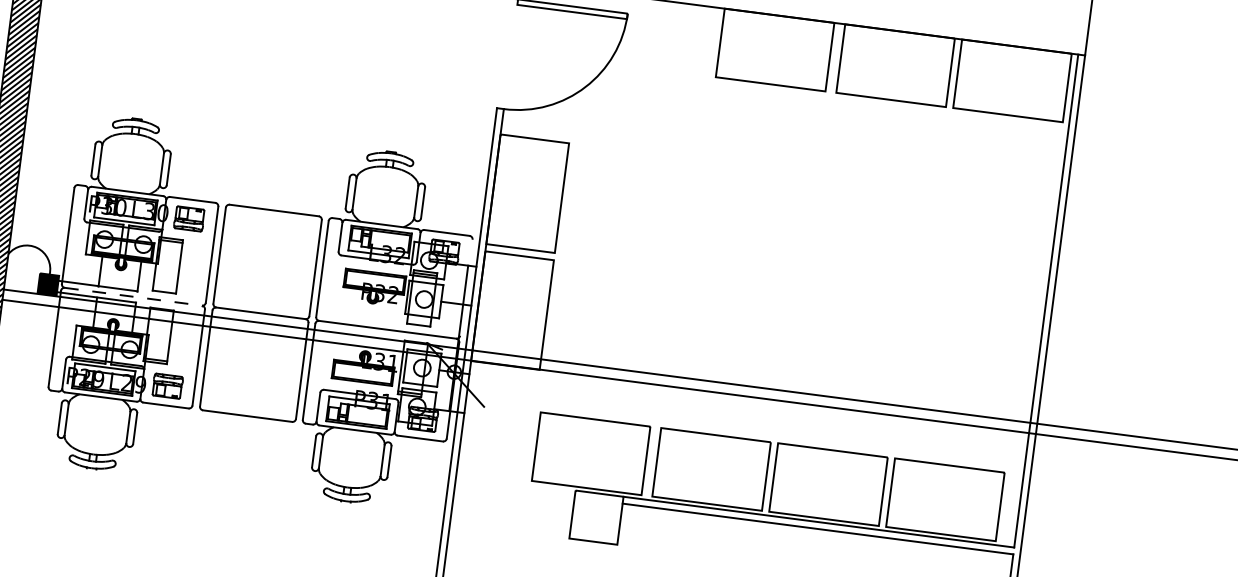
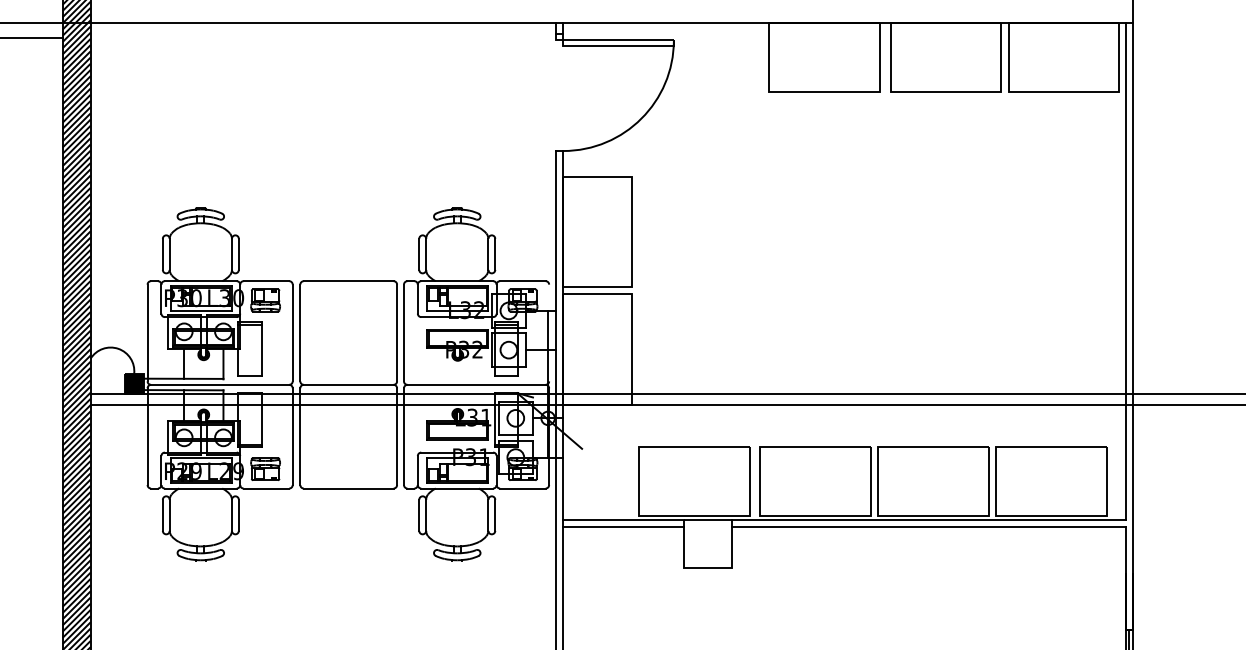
line: (133, 296) -> (220, 384), dashed -> solid
line: (515, 483) -> (623, 520), added
line: (515, 489) -> (623, 526), added

